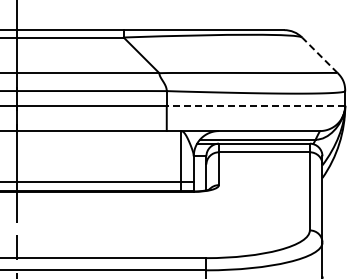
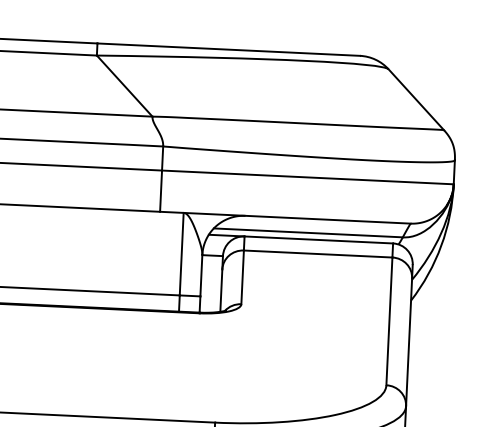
line: (319, 55) -> (415, 100), dashed -> solid
line: (255, 105) -> (307, 176), dashed -> solid

